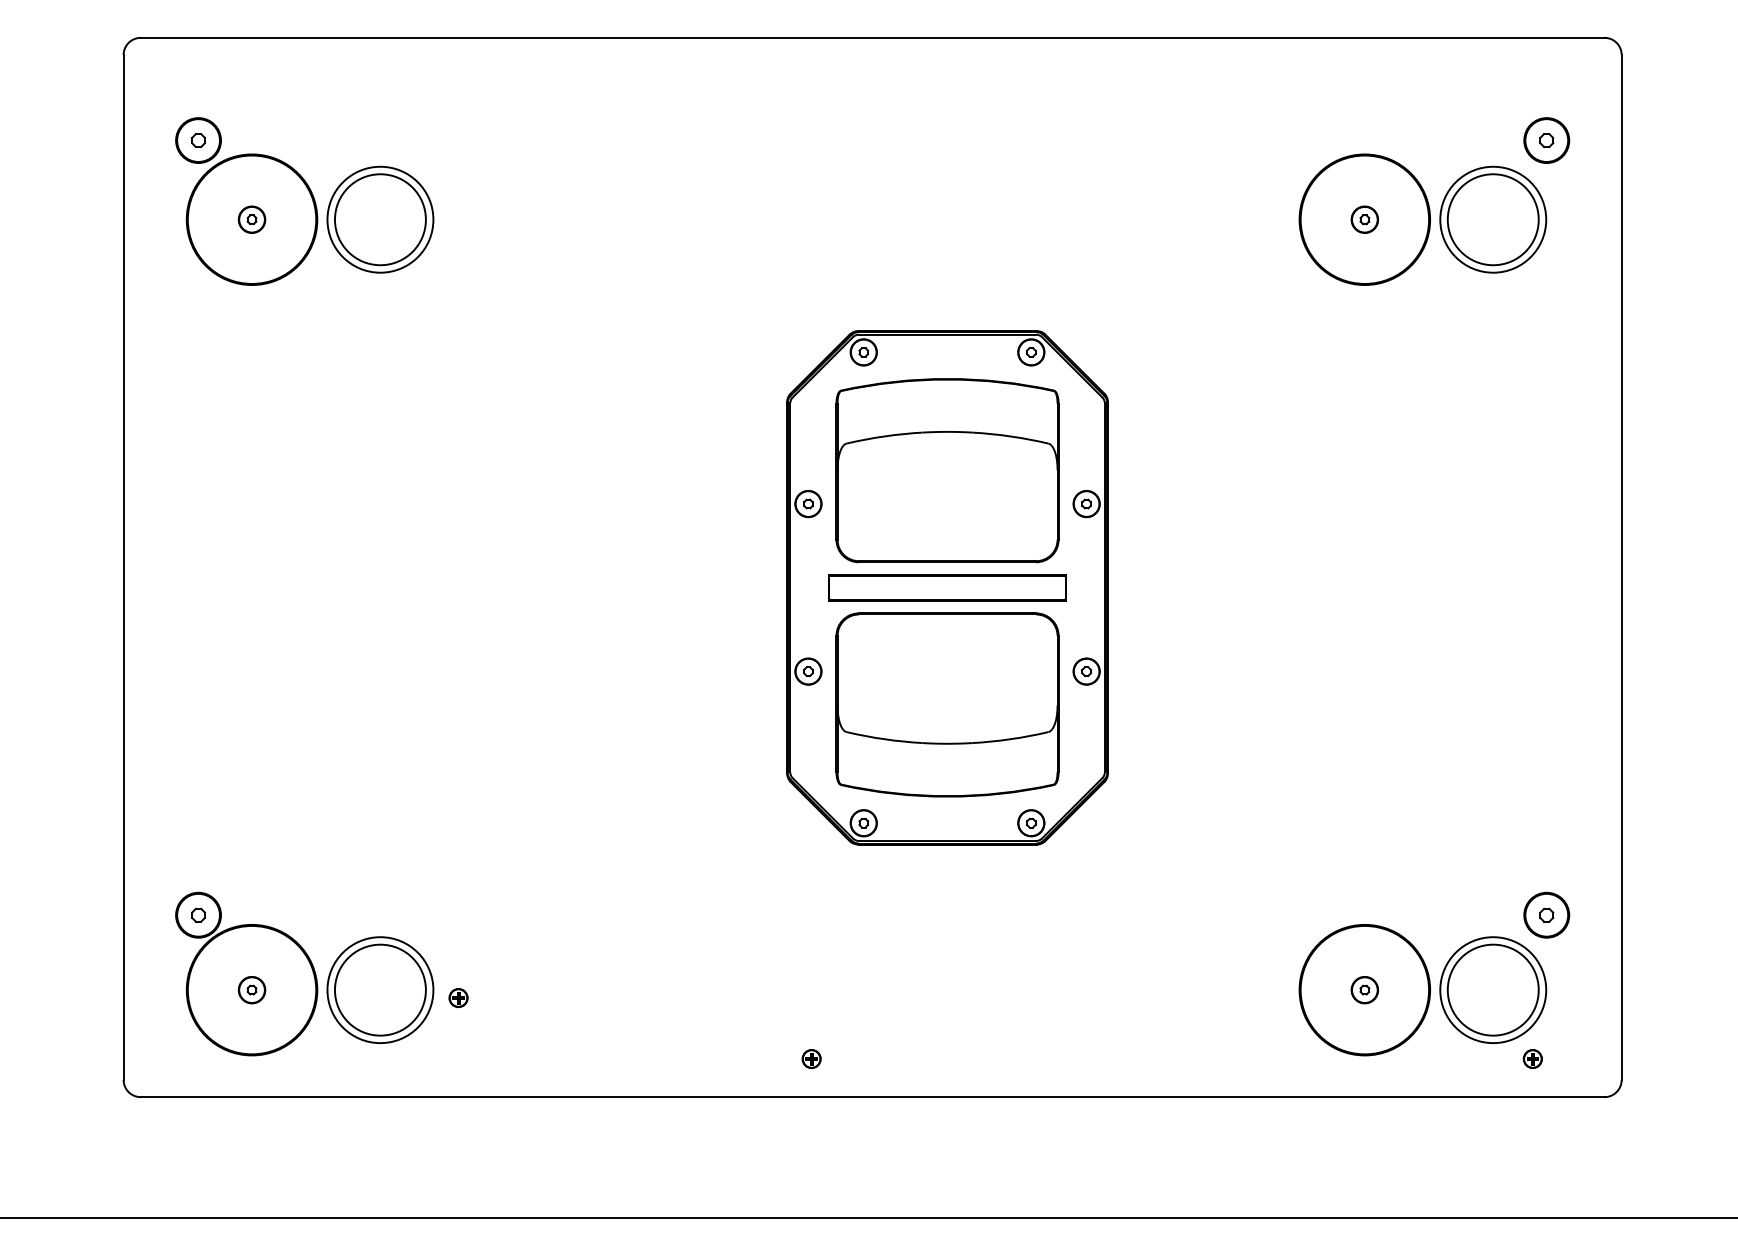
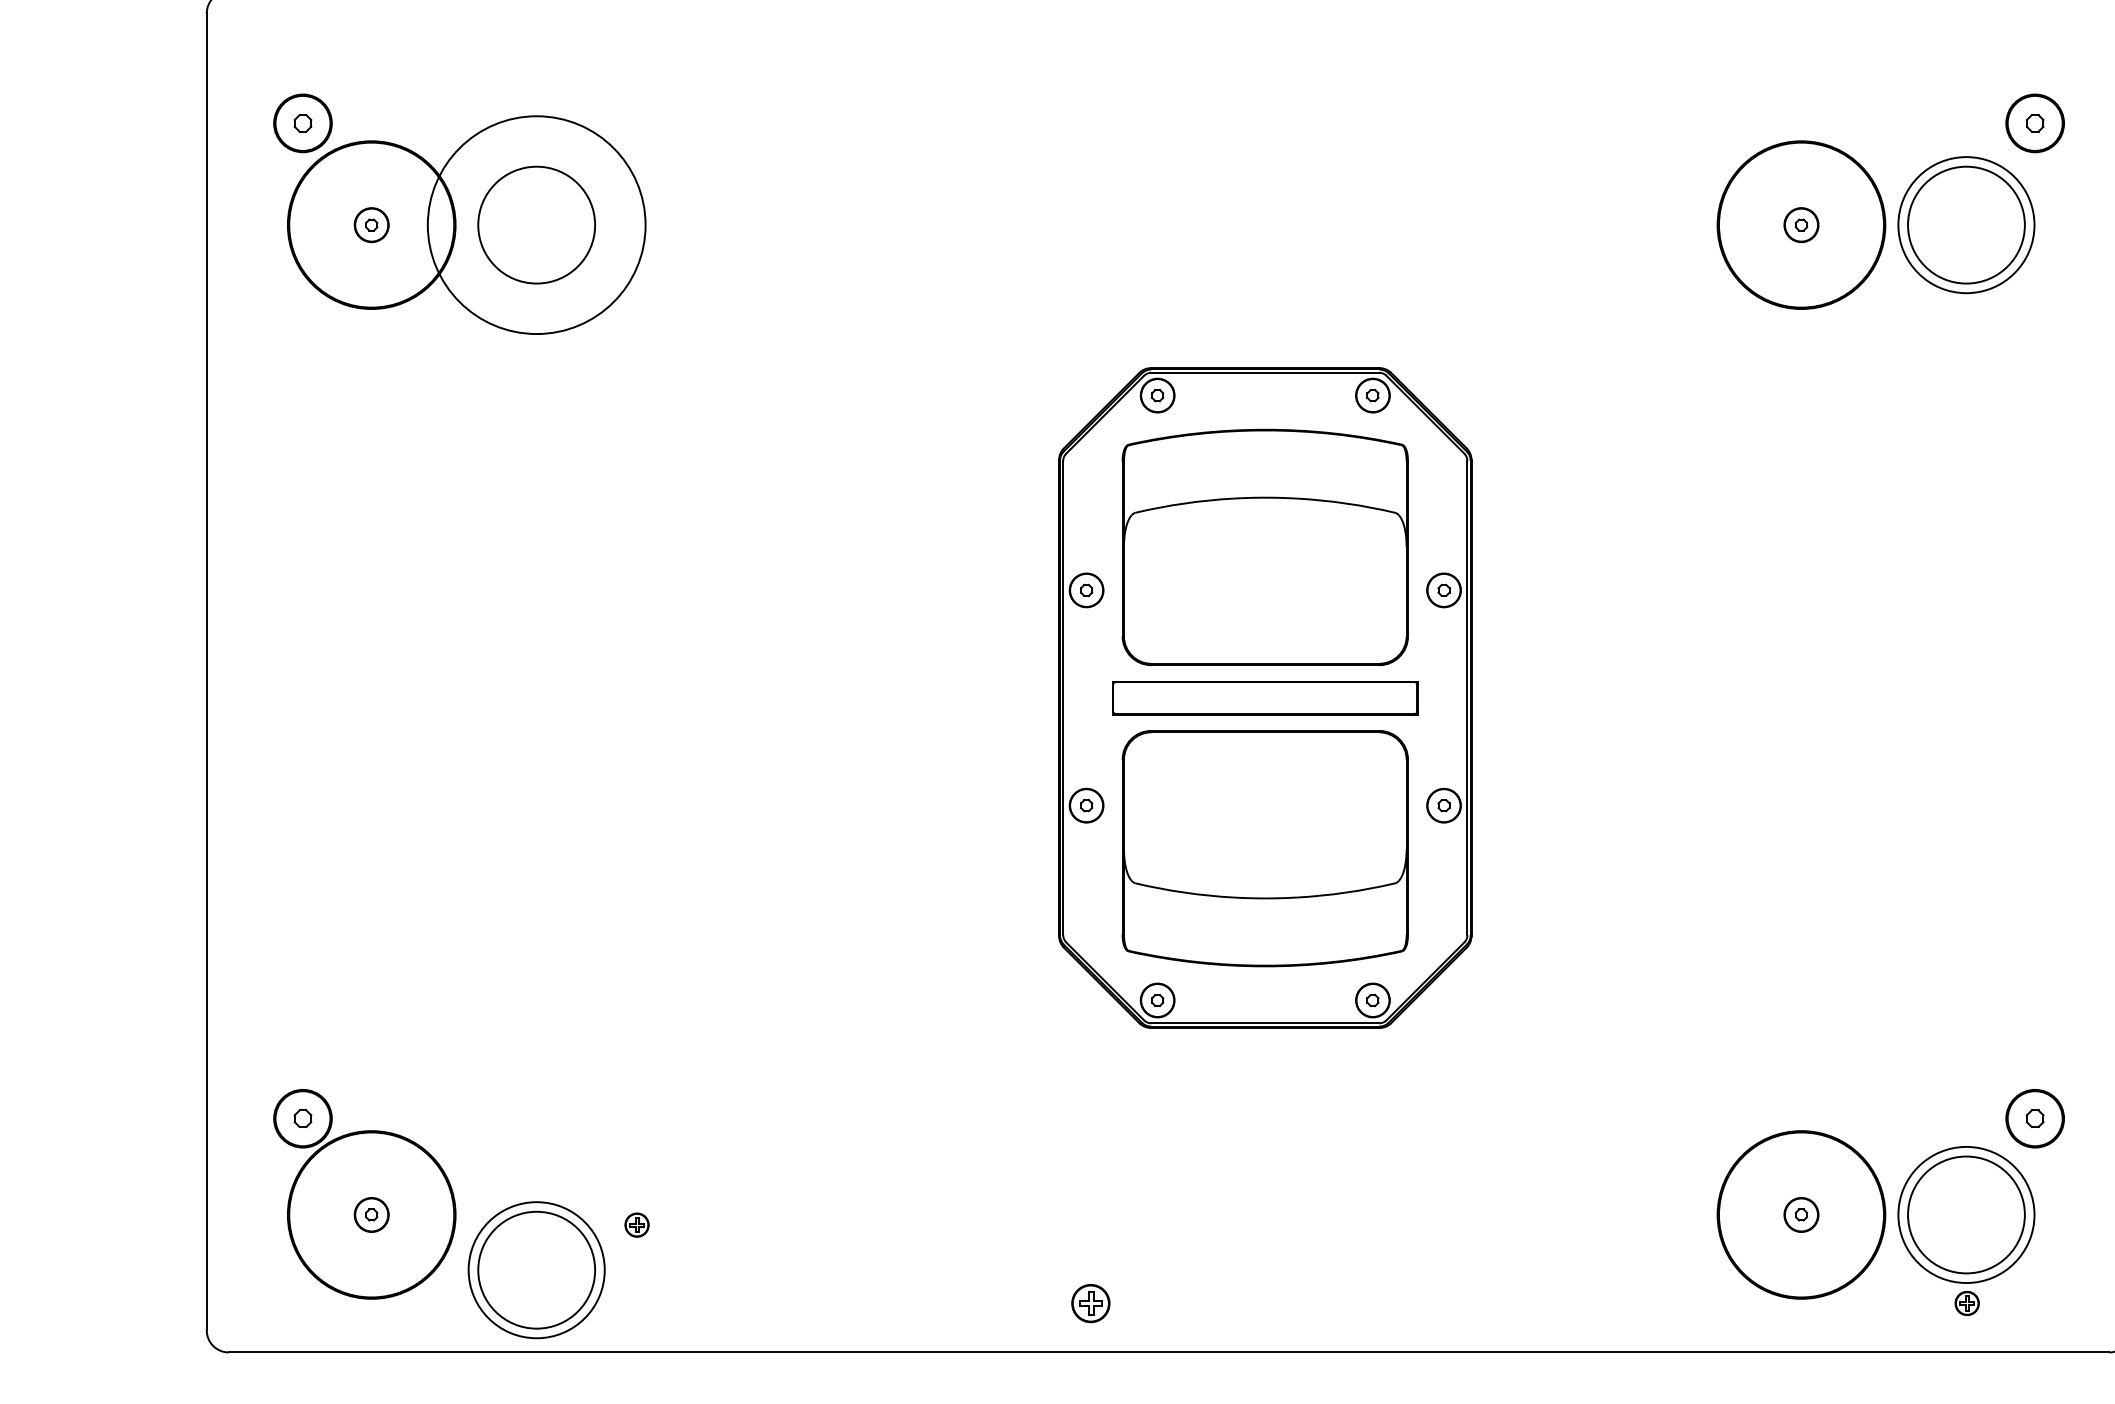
circle: (380, 219) -> (536, 224), size x1.6
part: (380, 989) -> (536, 1269), moved
part: (811, 1058) -> (1090, 1302), size x1.6
part: (1532, 1058) -> (1966, 1302), moved

